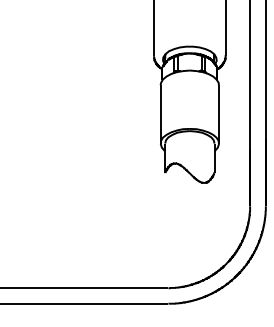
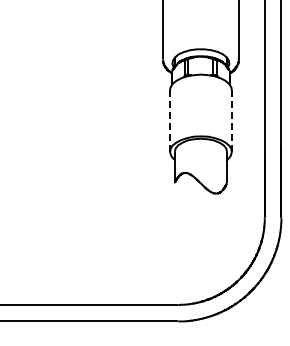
line: (160, 114) -> (169, 121), solid -> dashed
line: (218, 114) -> (231, 121), solid -> dashed

